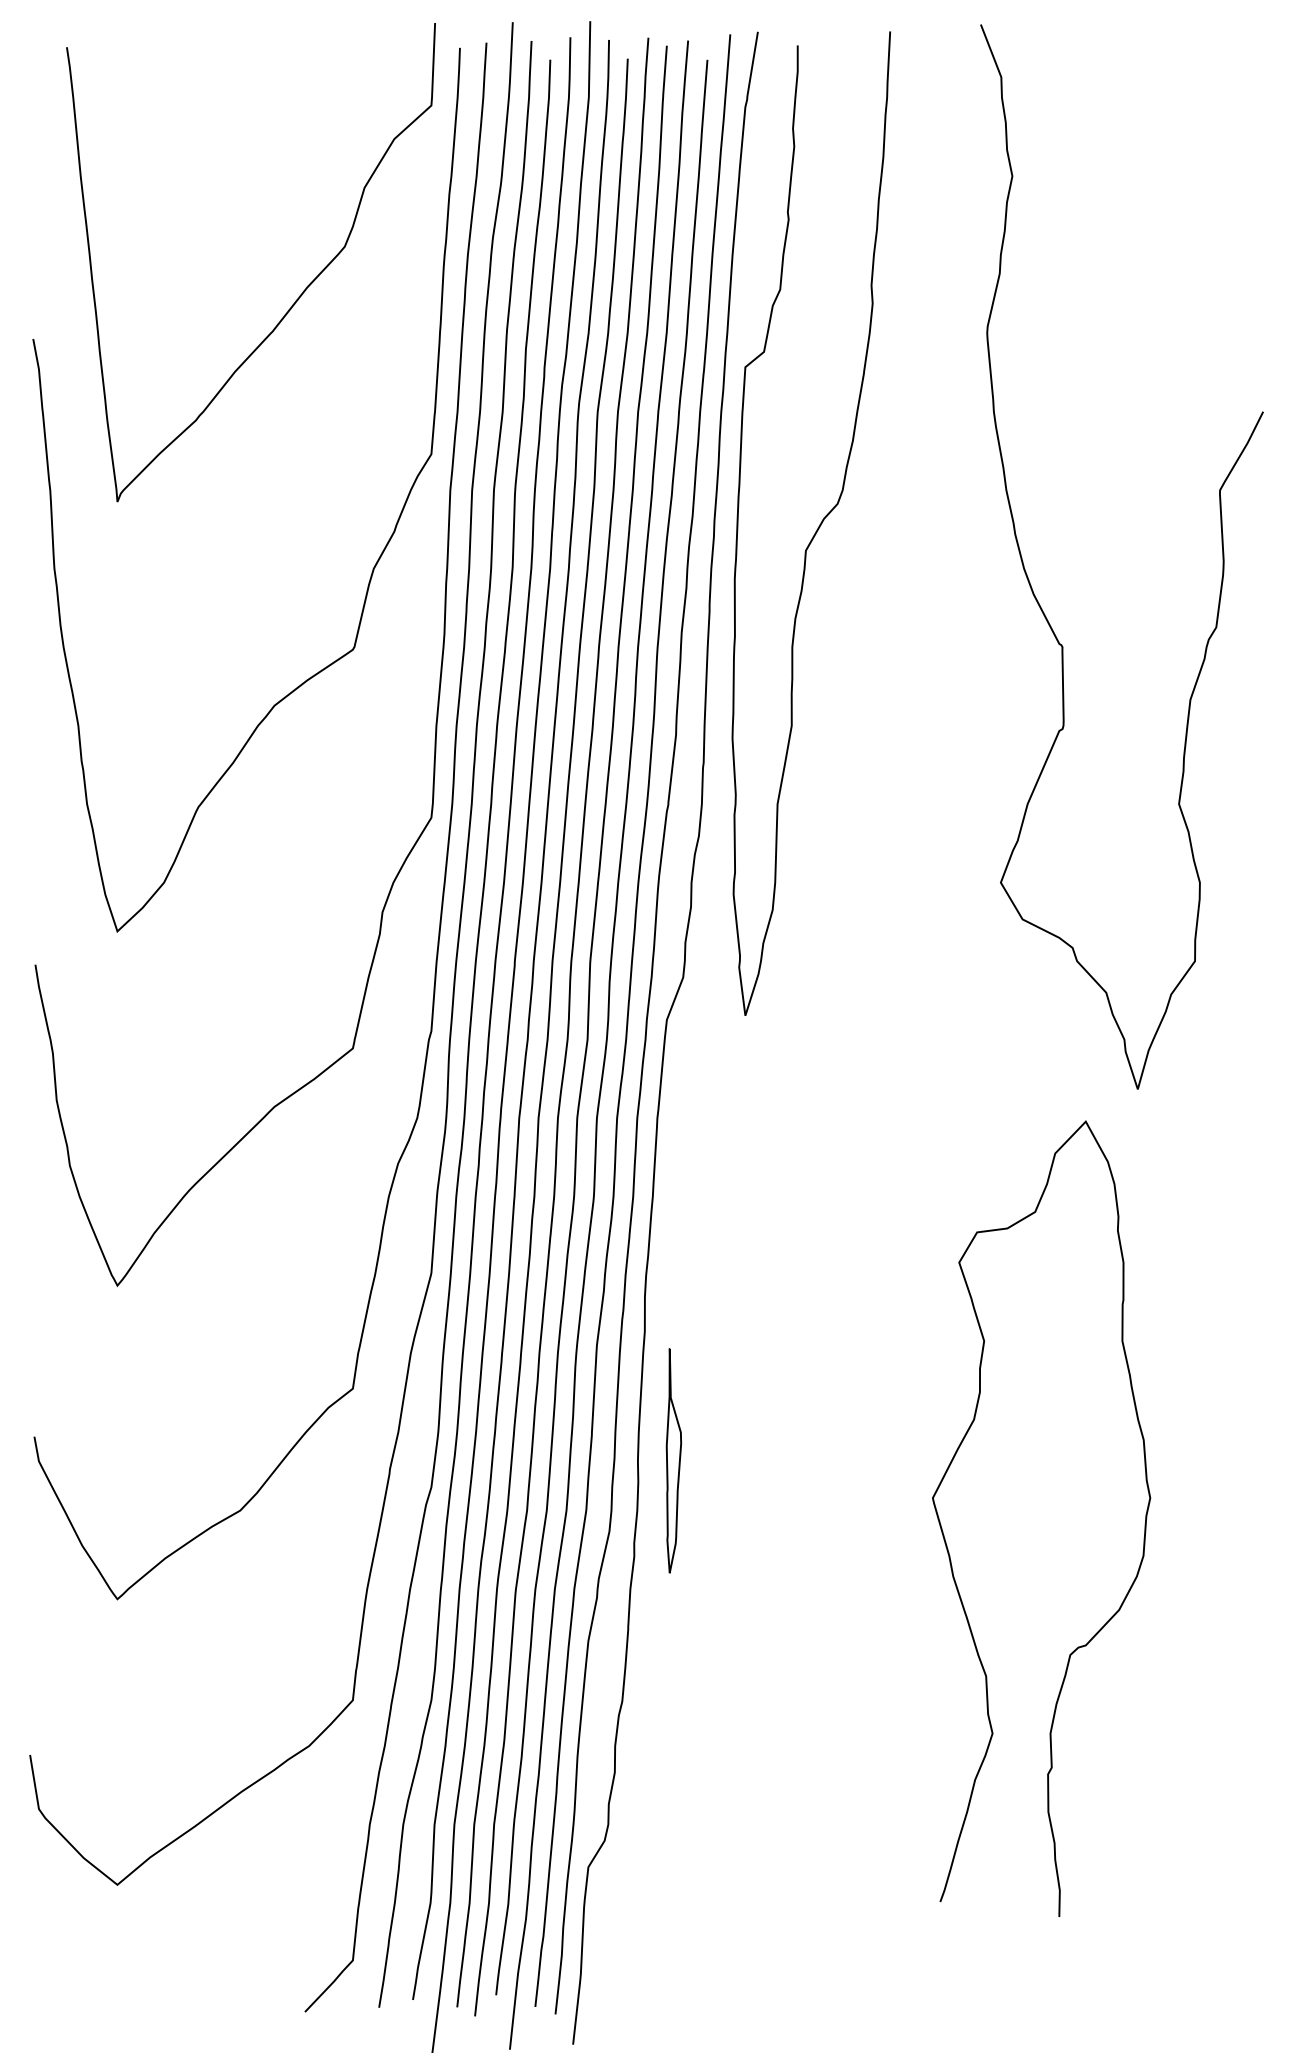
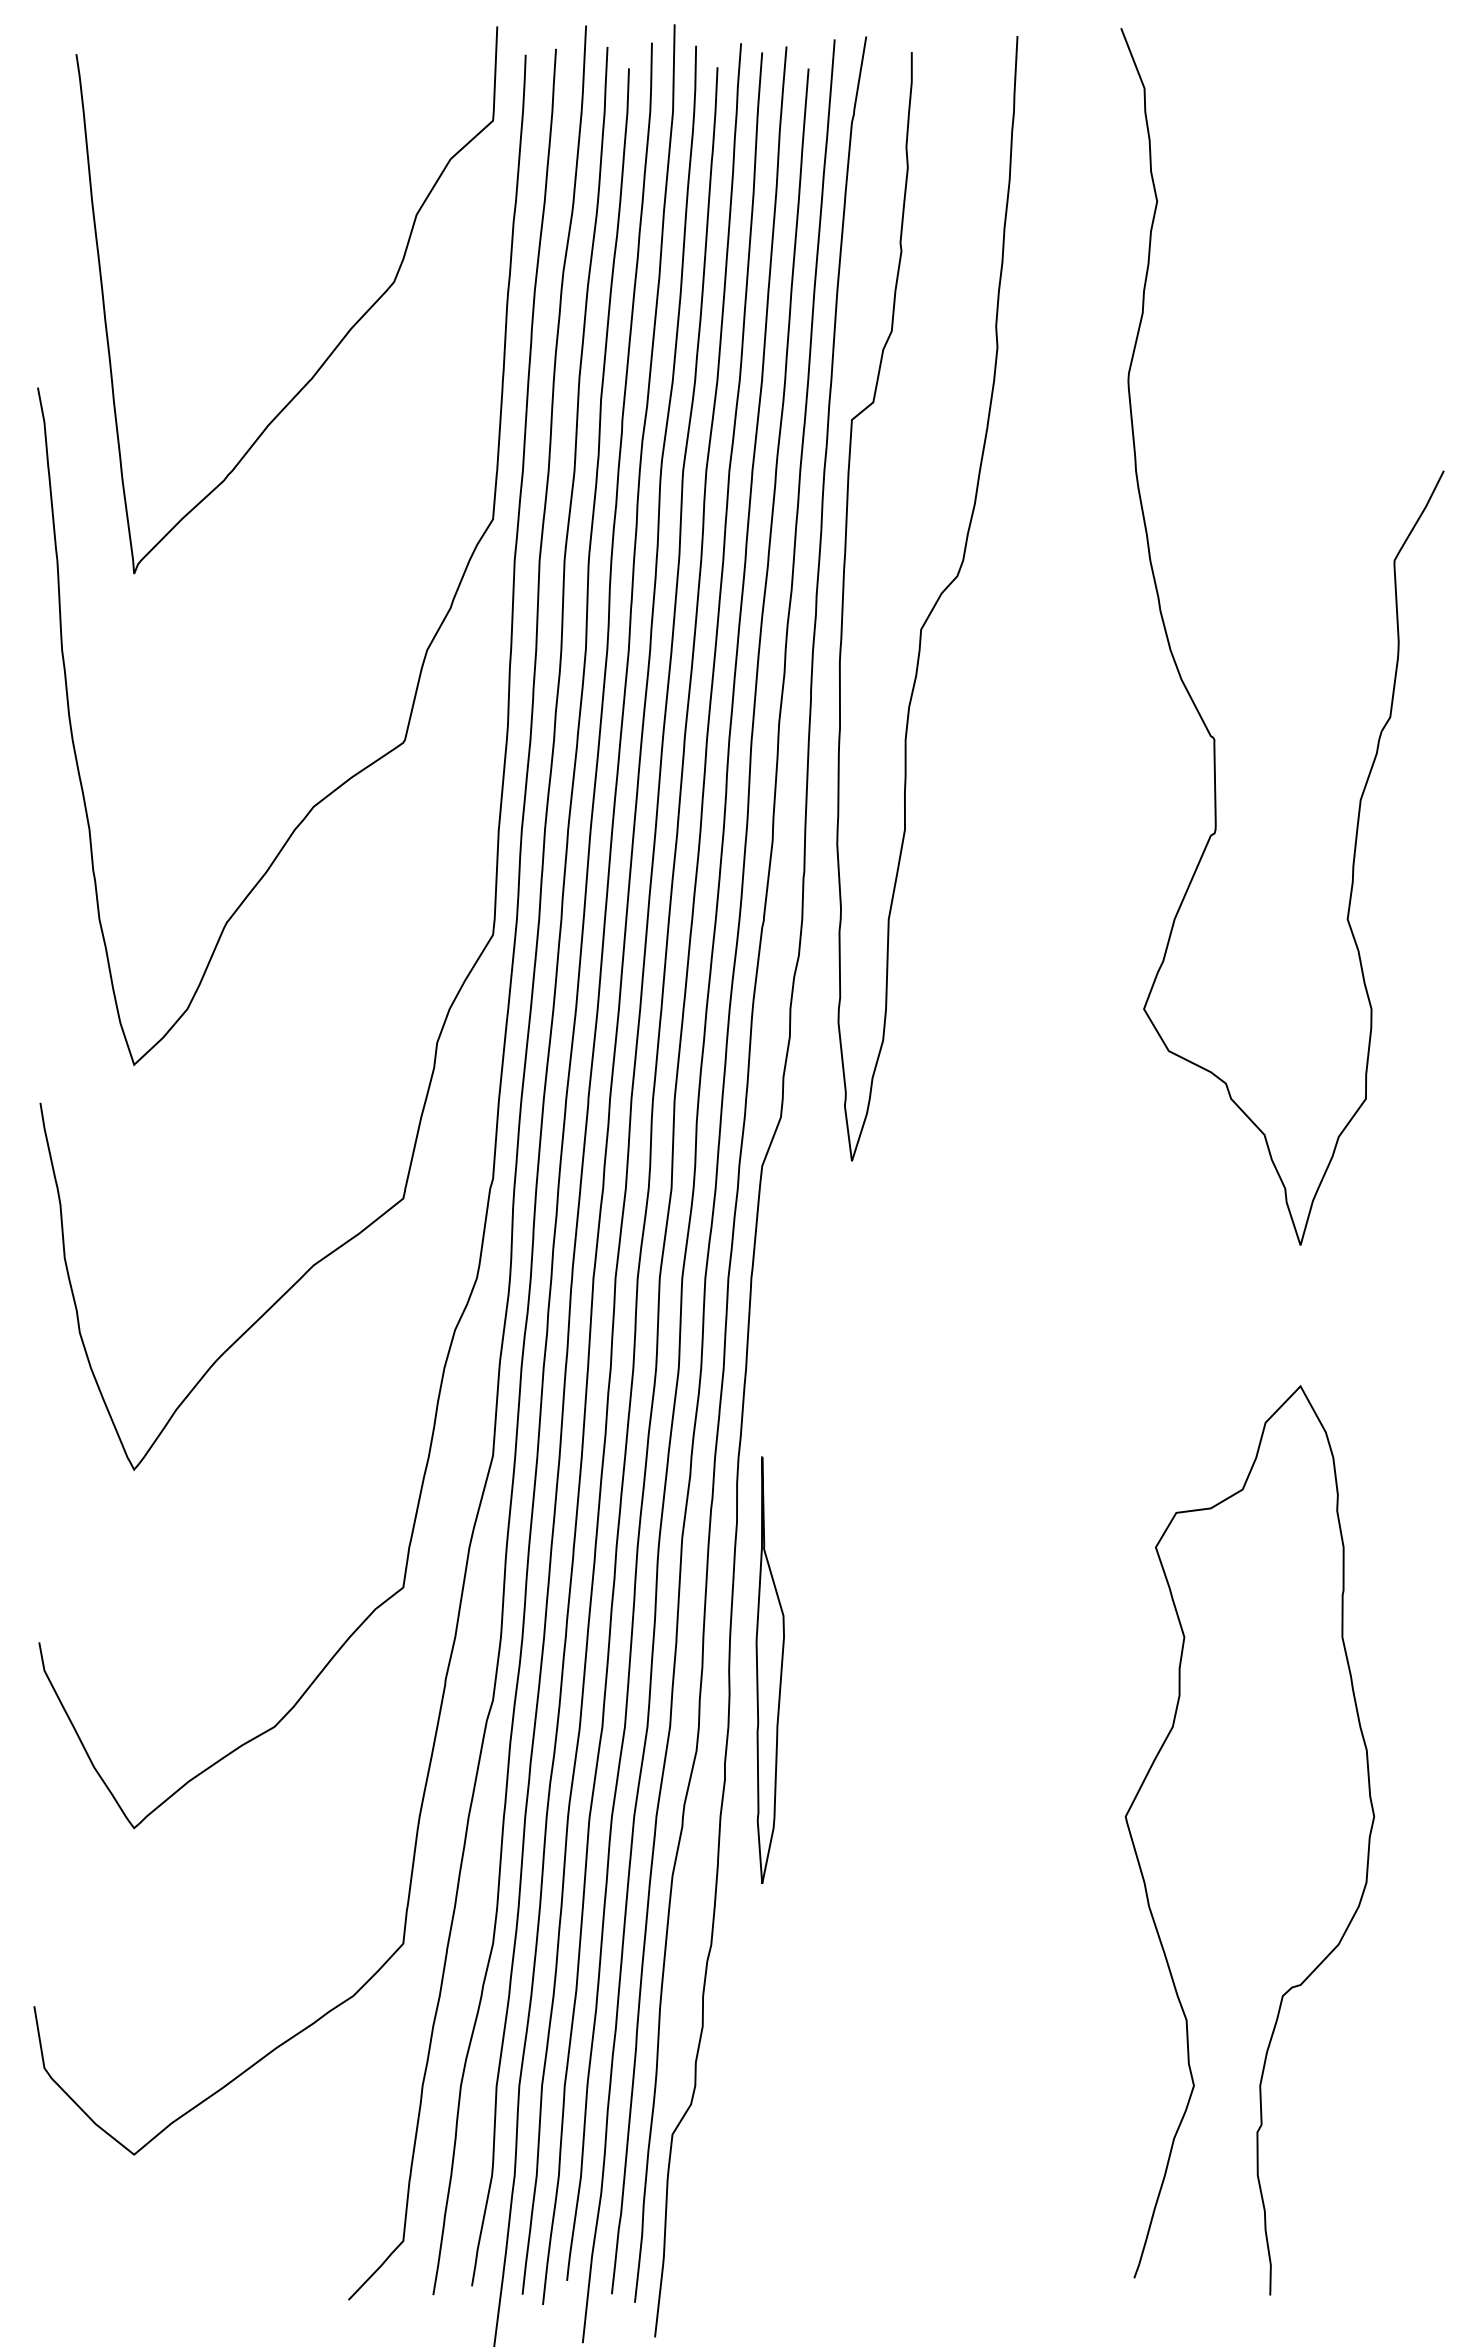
part: (673, 1460) -> (769, 1669), size x1.67
curve: (948, 1548) -> (1143, 1874), moved

